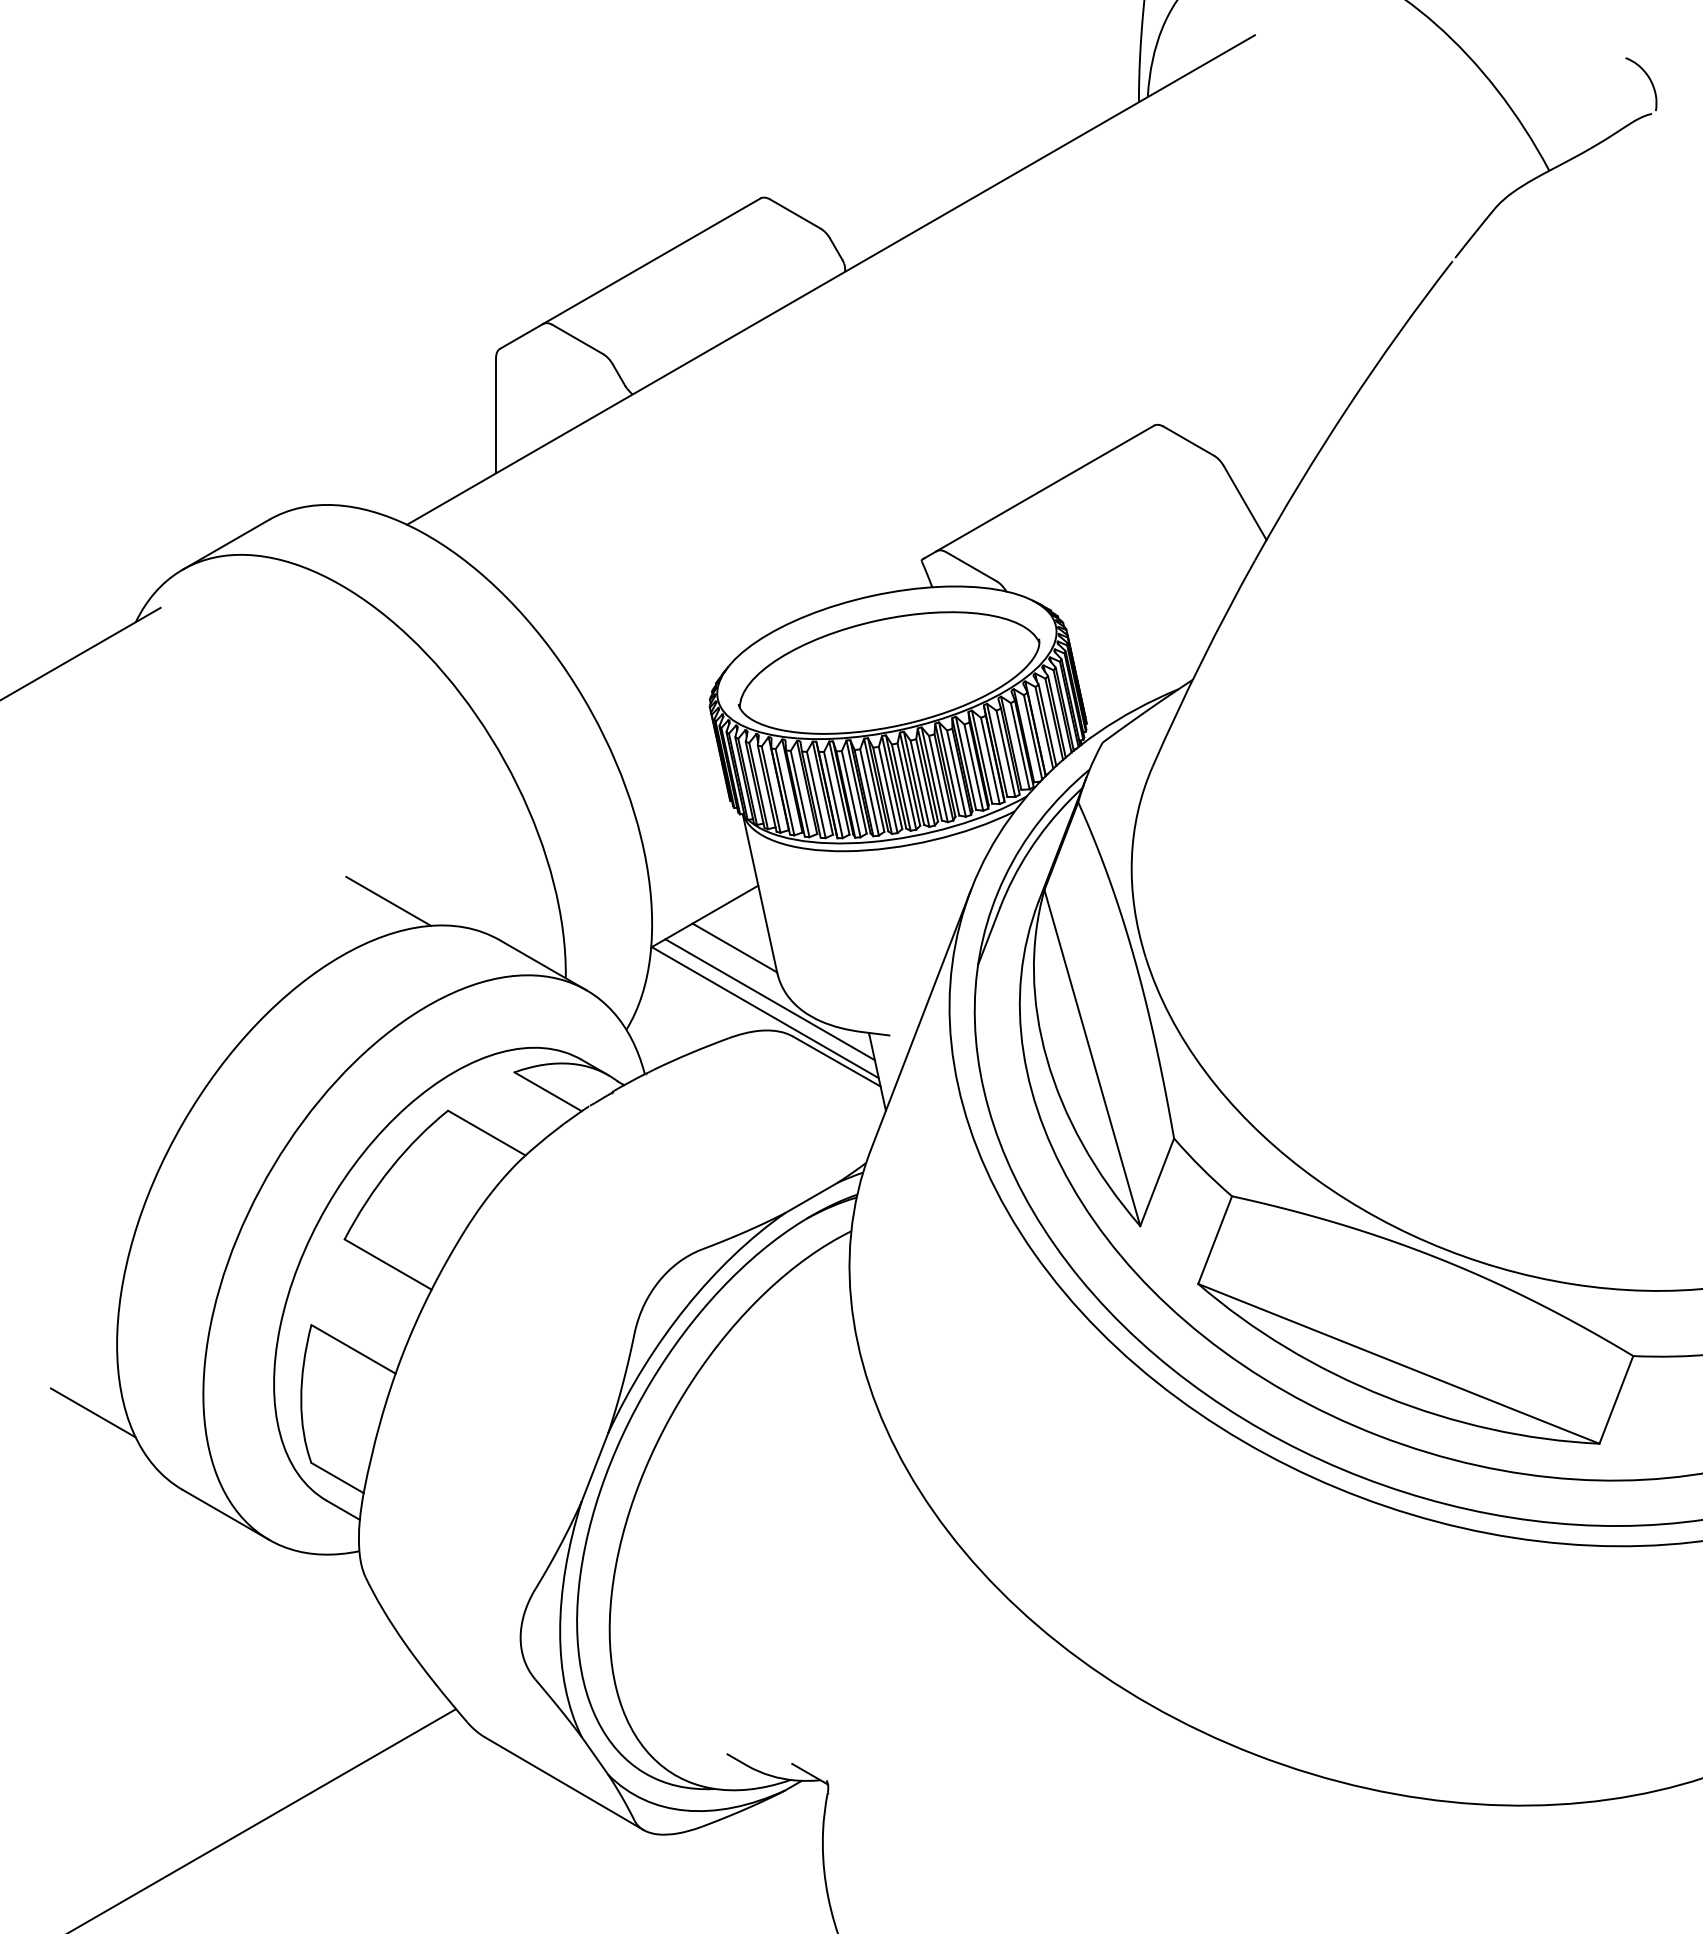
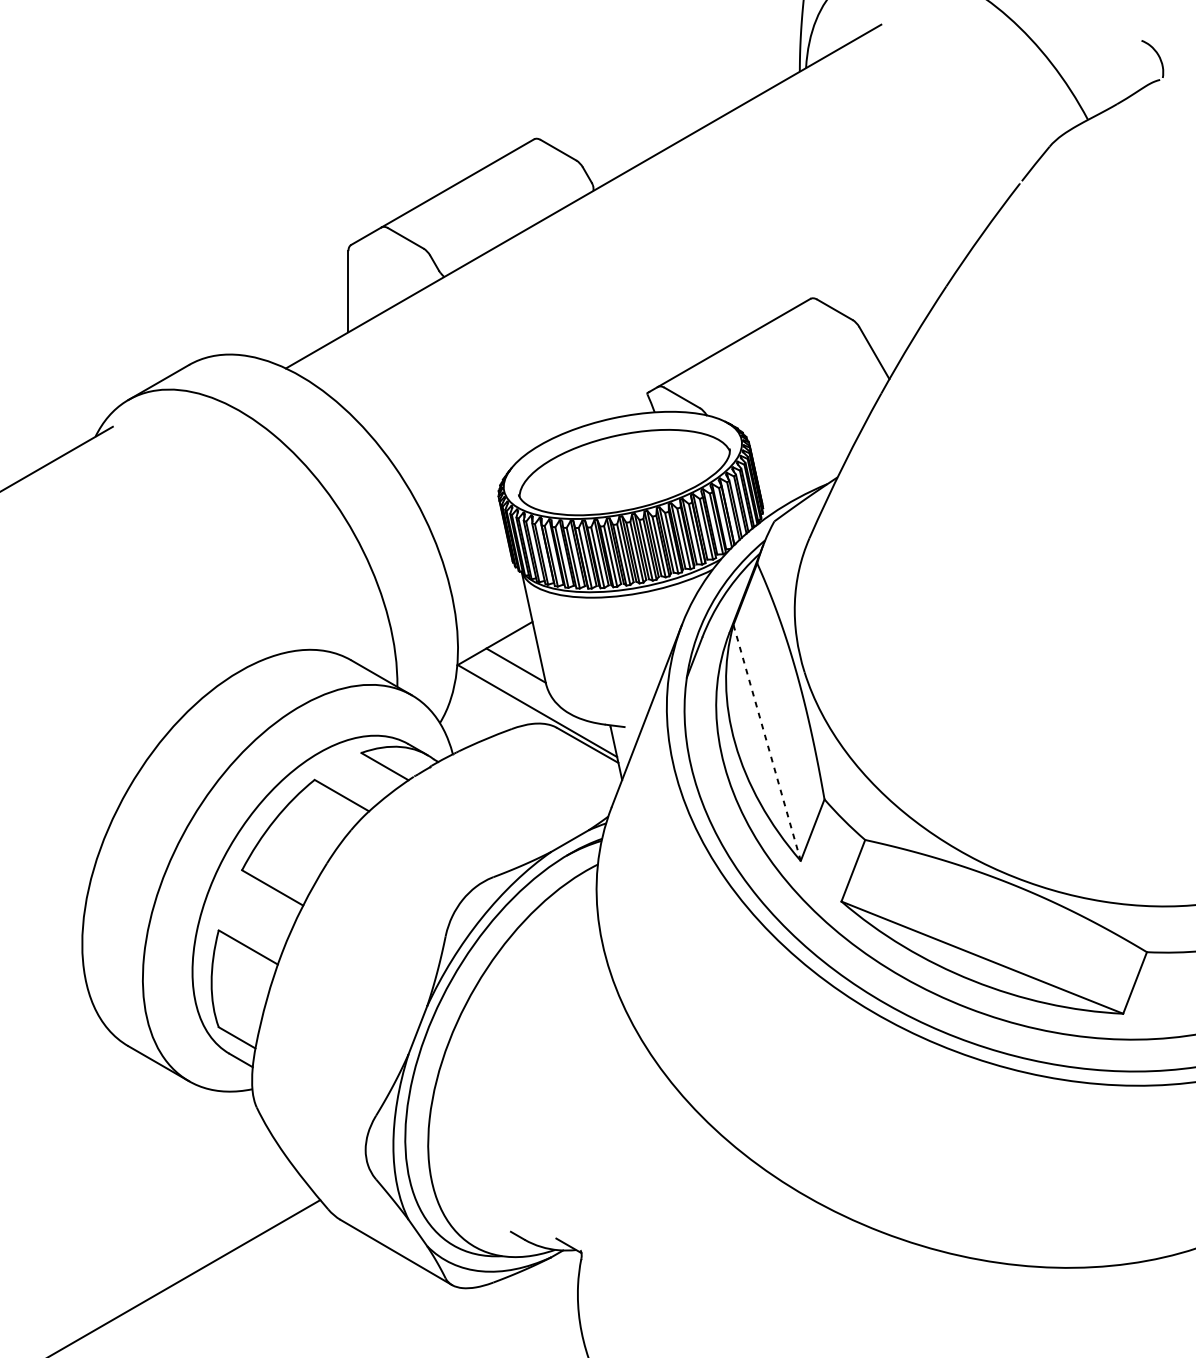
line: (388, 900) -> (272, 632), removed
line: (769, 999) -> (540, 701), removed
line: (1092, 1058) -> (767, 743), solid -> dashed
line: (92, 1412) -> (65, 991), removed

